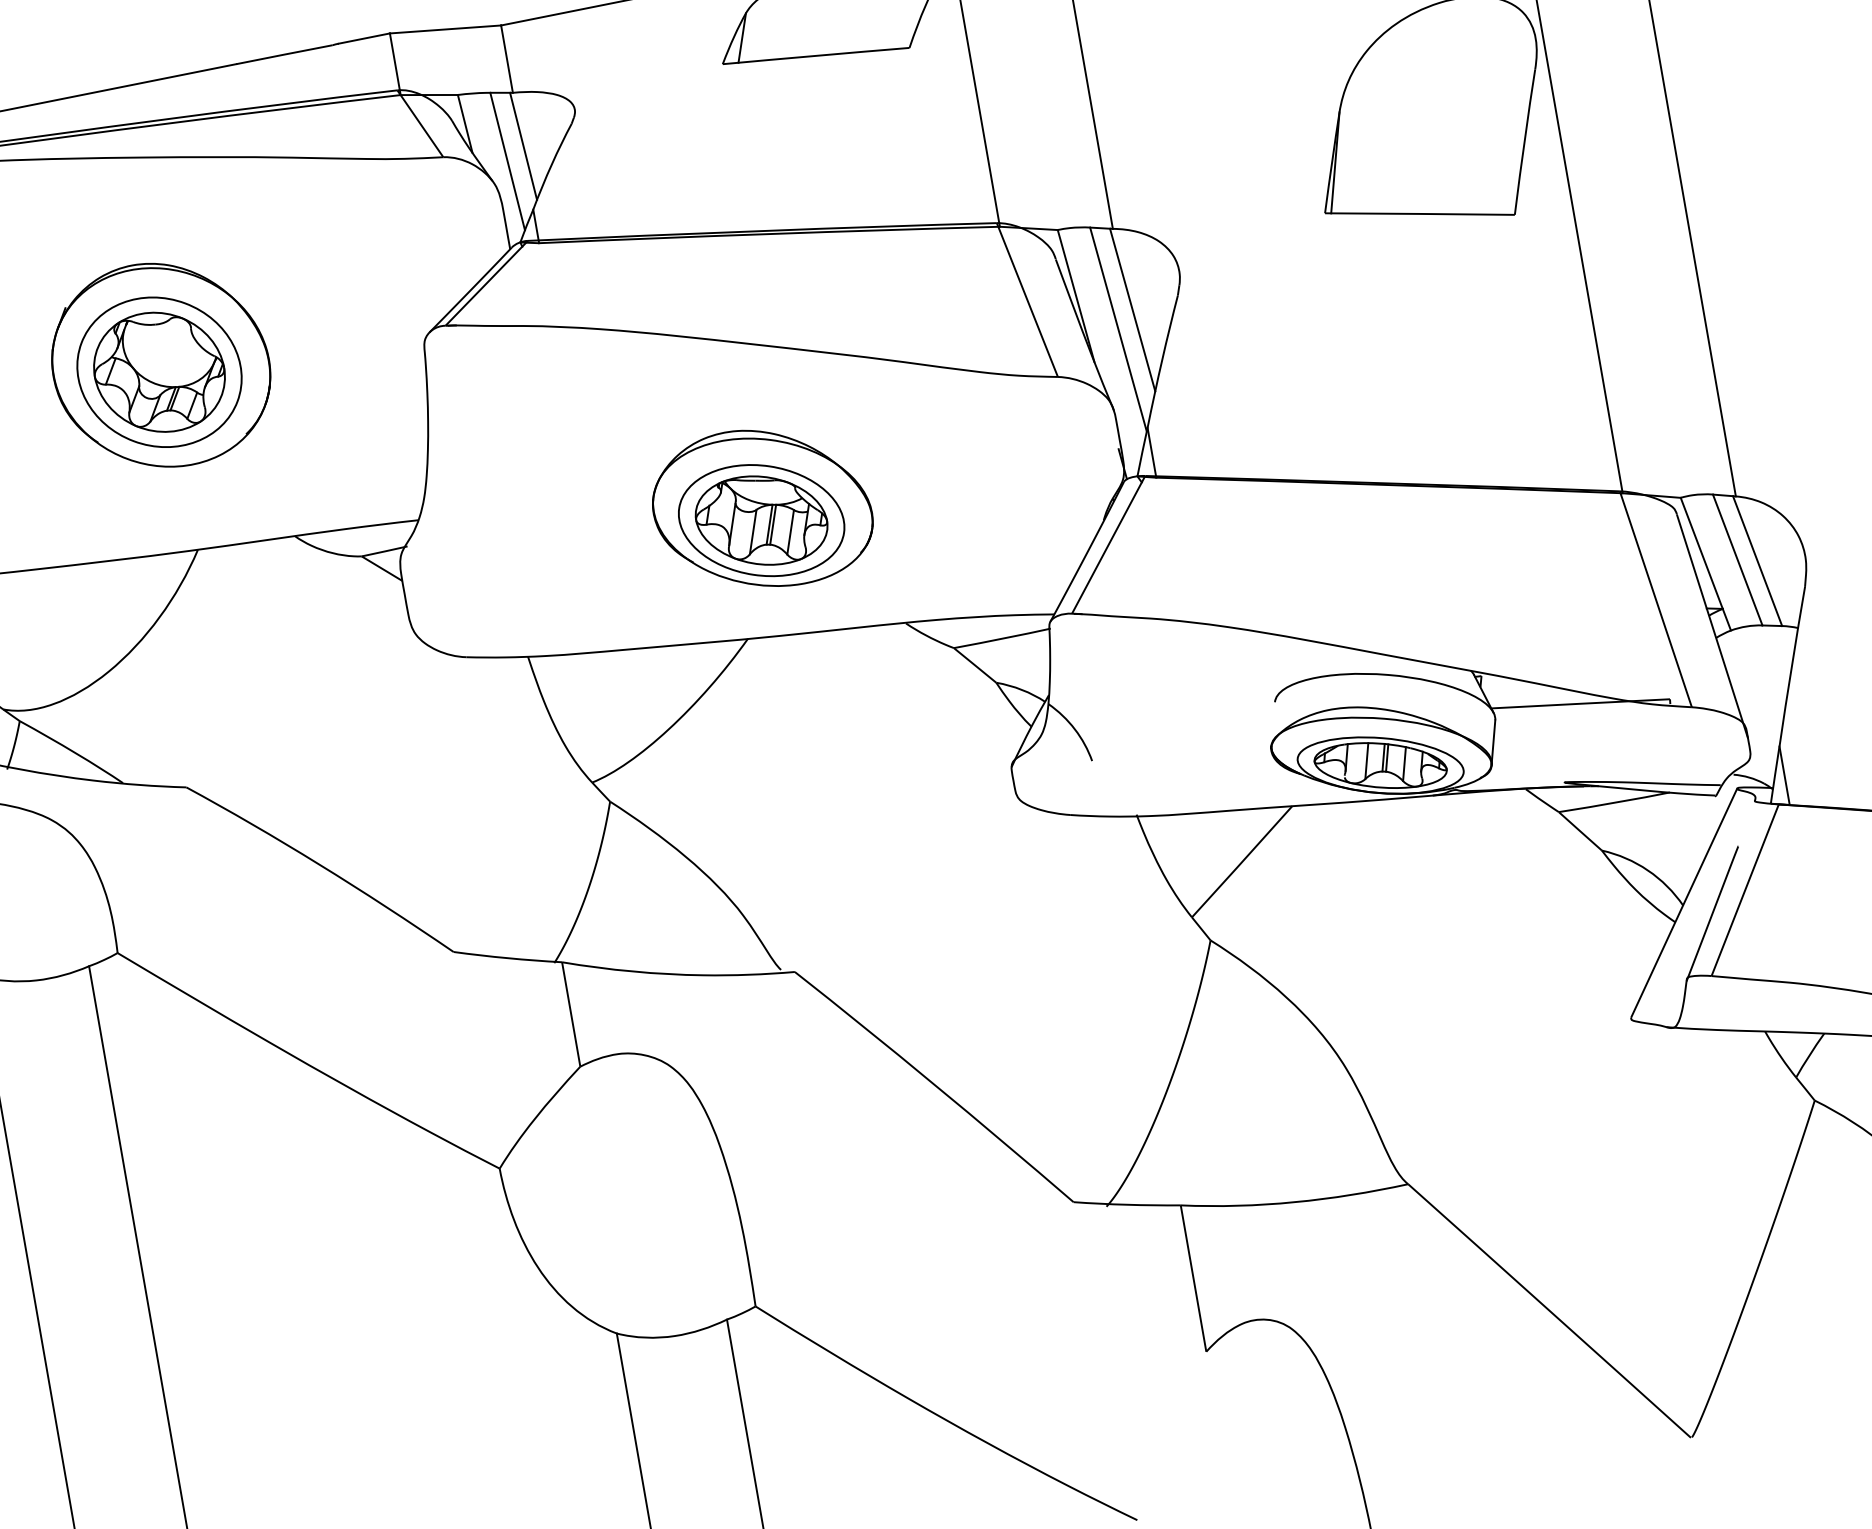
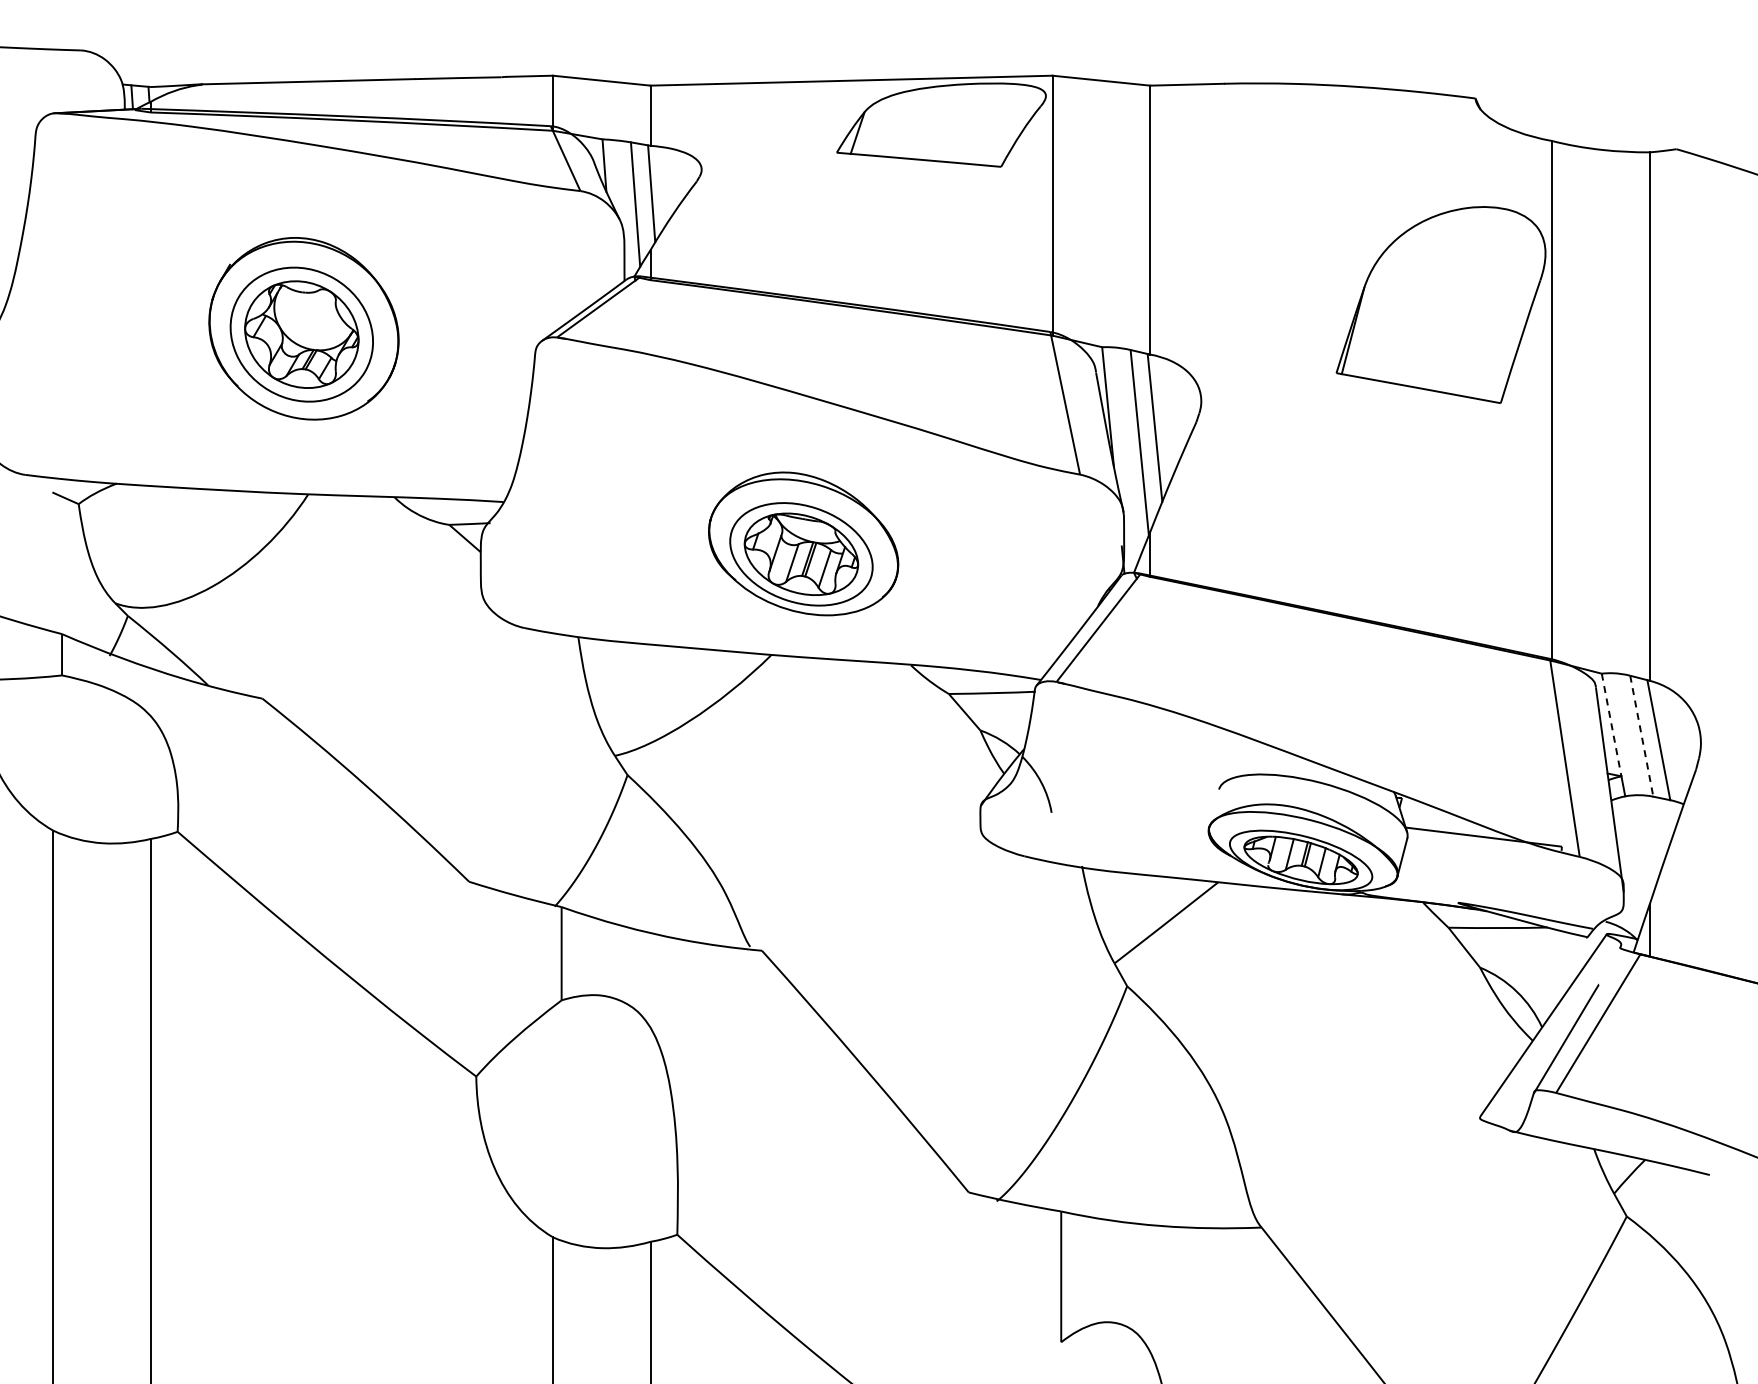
line: (1701, 553) -> (1611, 725), solid -> dashed
line: (1737, 560) -> (1641, 736), solid -> dashed

